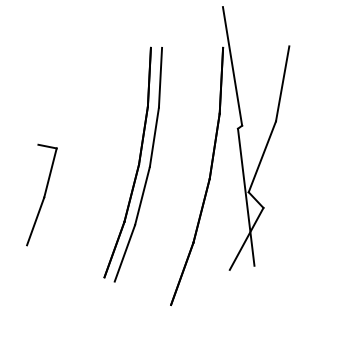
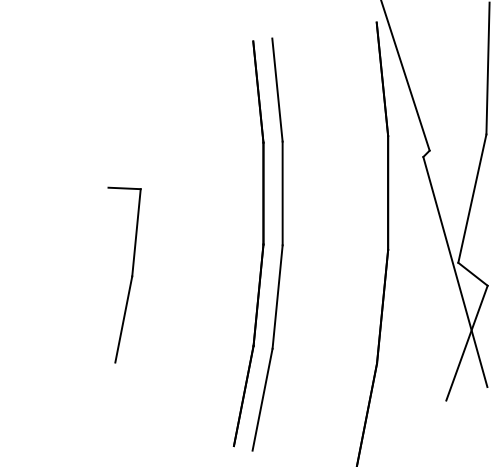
part: (41, 194) -> (126, 271), moved

